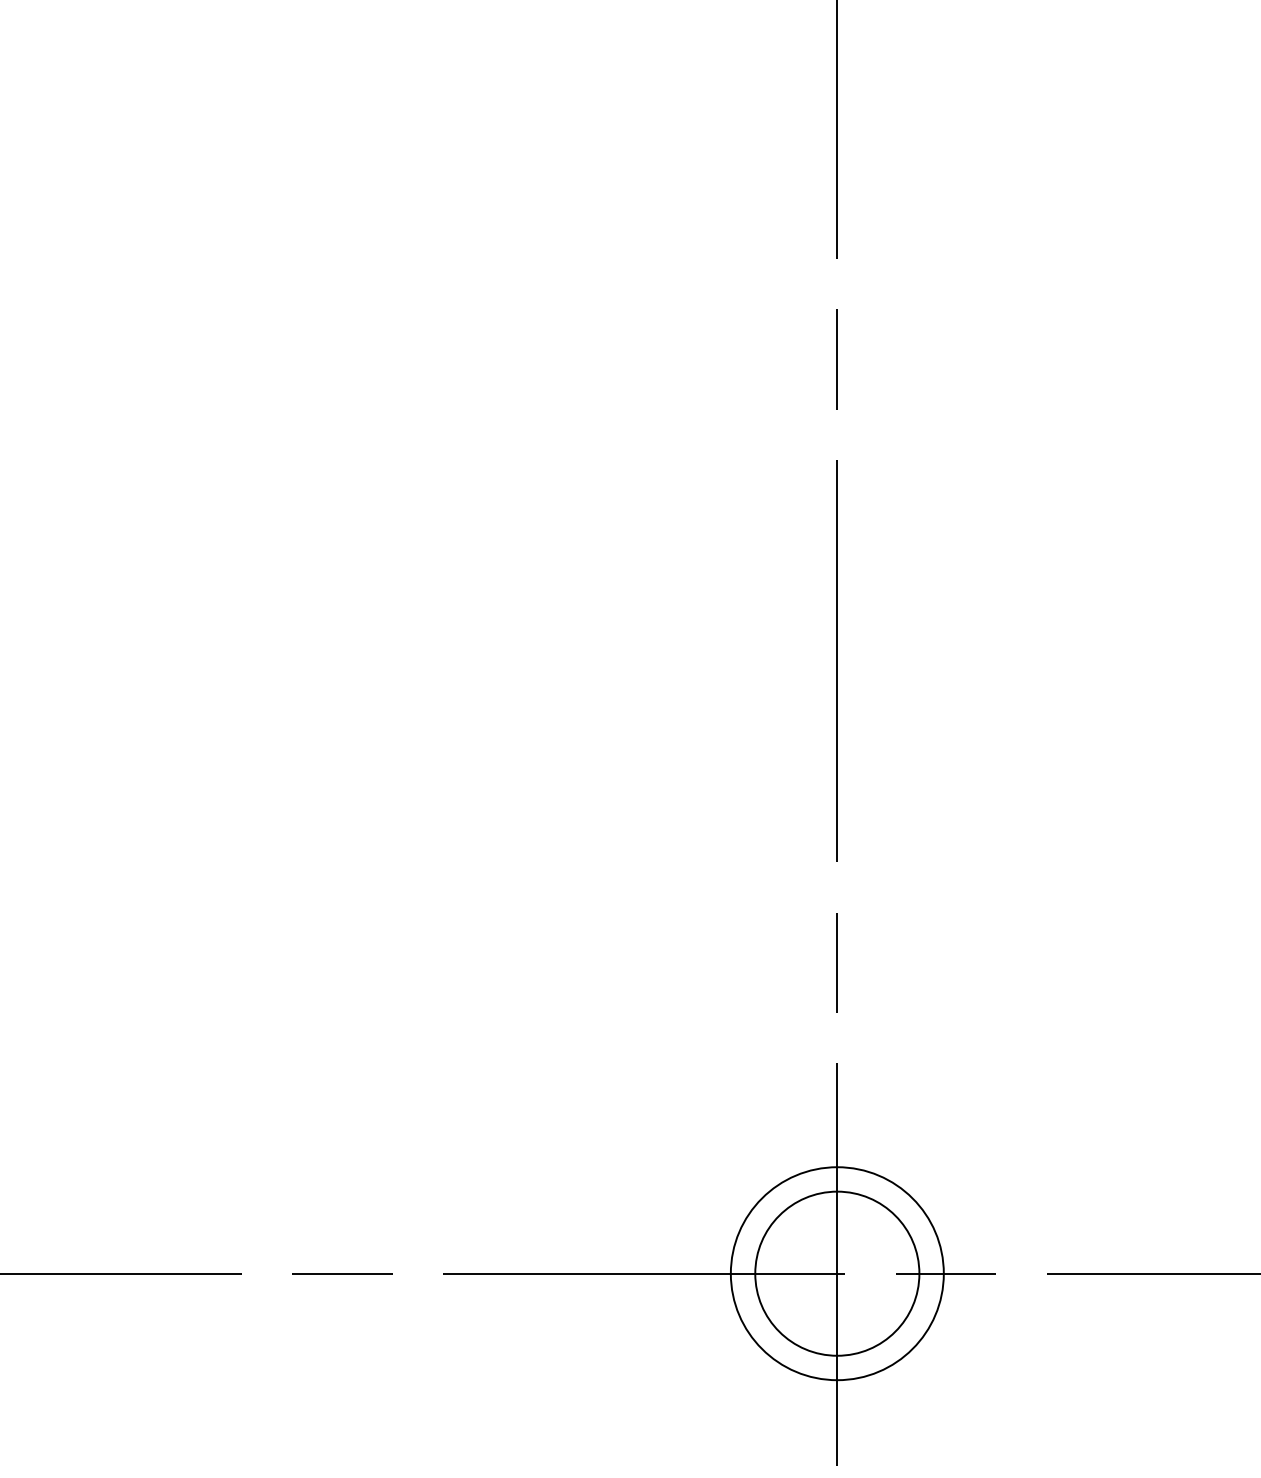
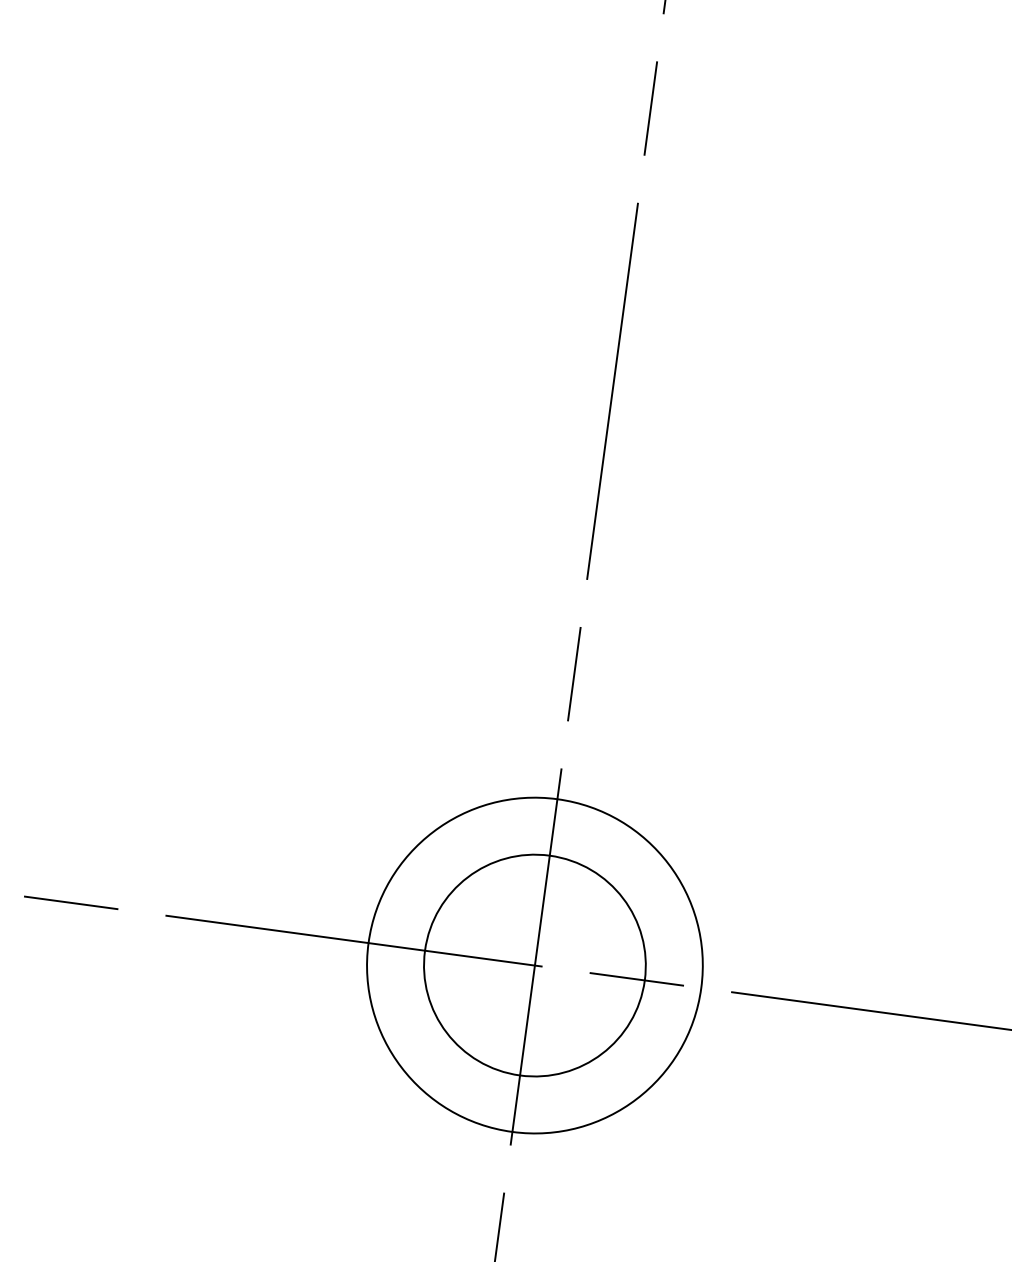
circle: (836, 1273) -> (534, 965), size x1.67
circle: (837, 1273) -> (535, 965), size x1.43

